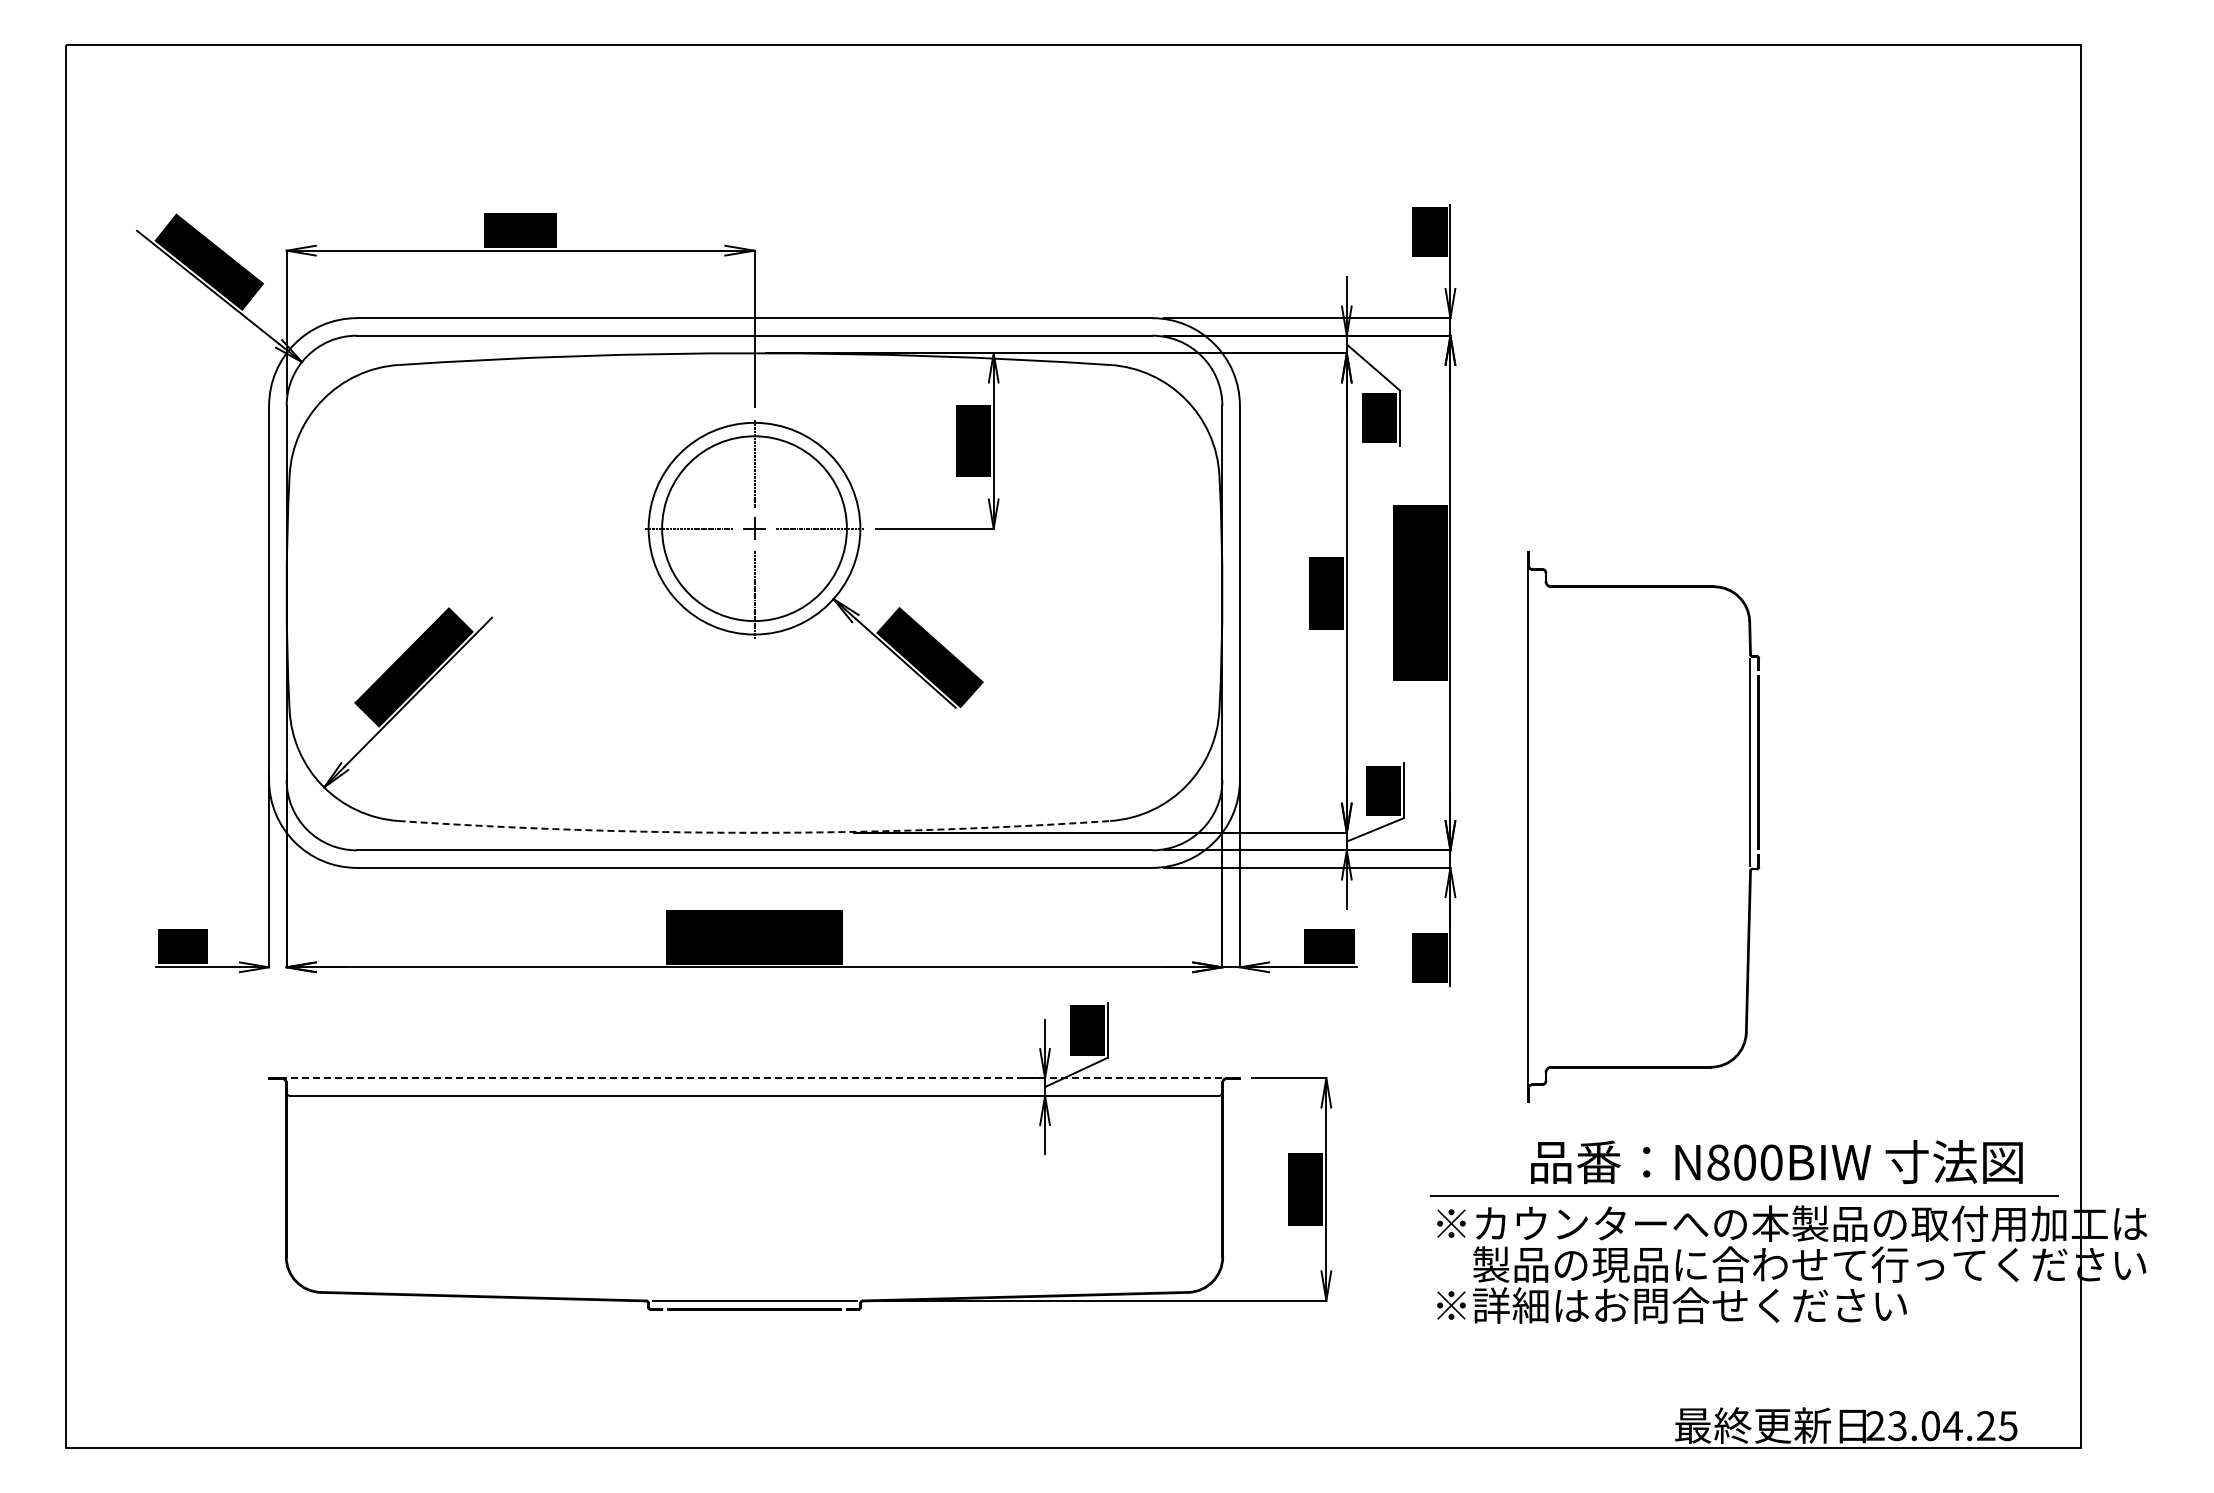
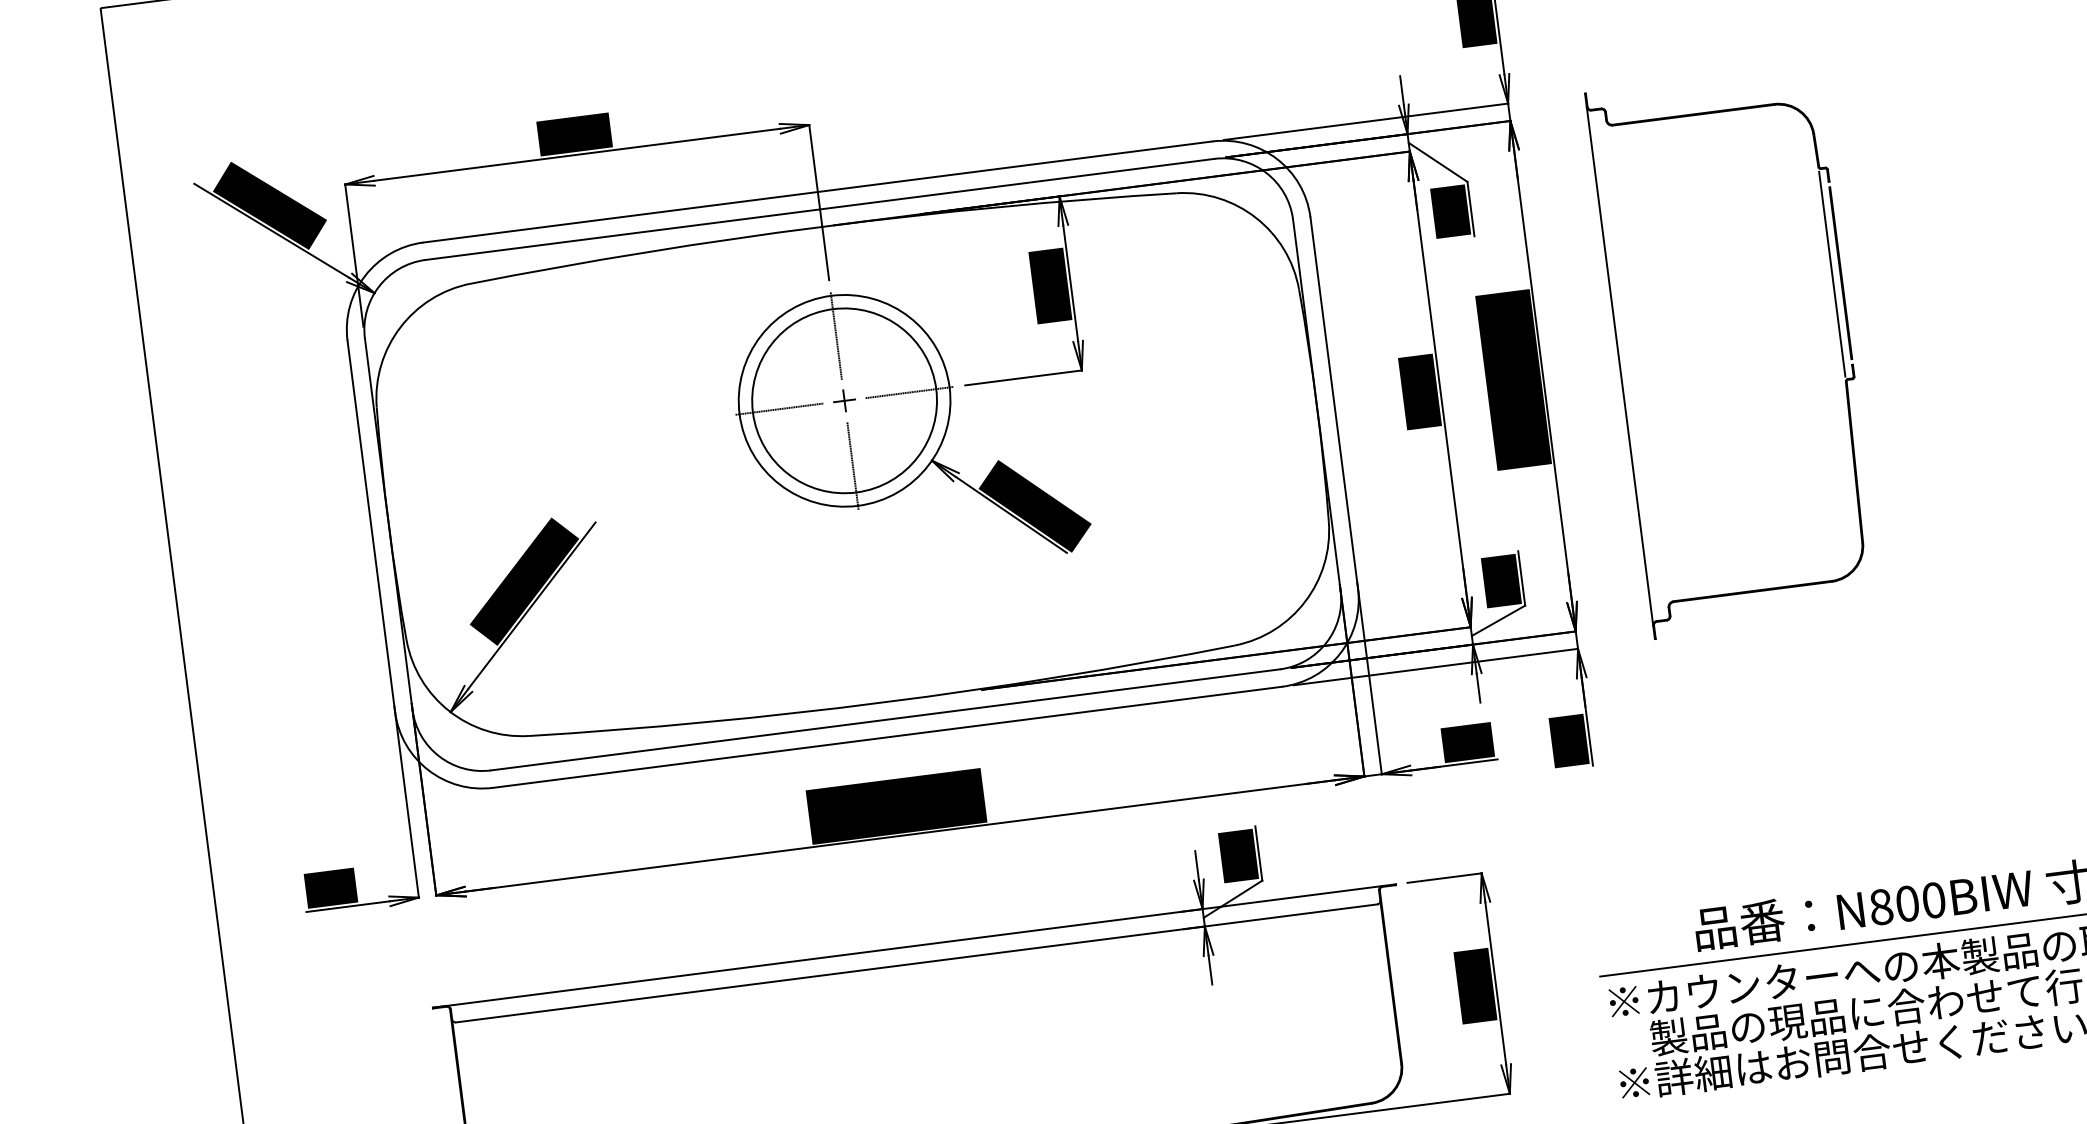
part: (1643, 826) -> (1734, 351), moved
arc: (754, 832) -> (883, 702), dashed -> solid
line: (747, 1078) -> (907, 947), dashed -> solid

